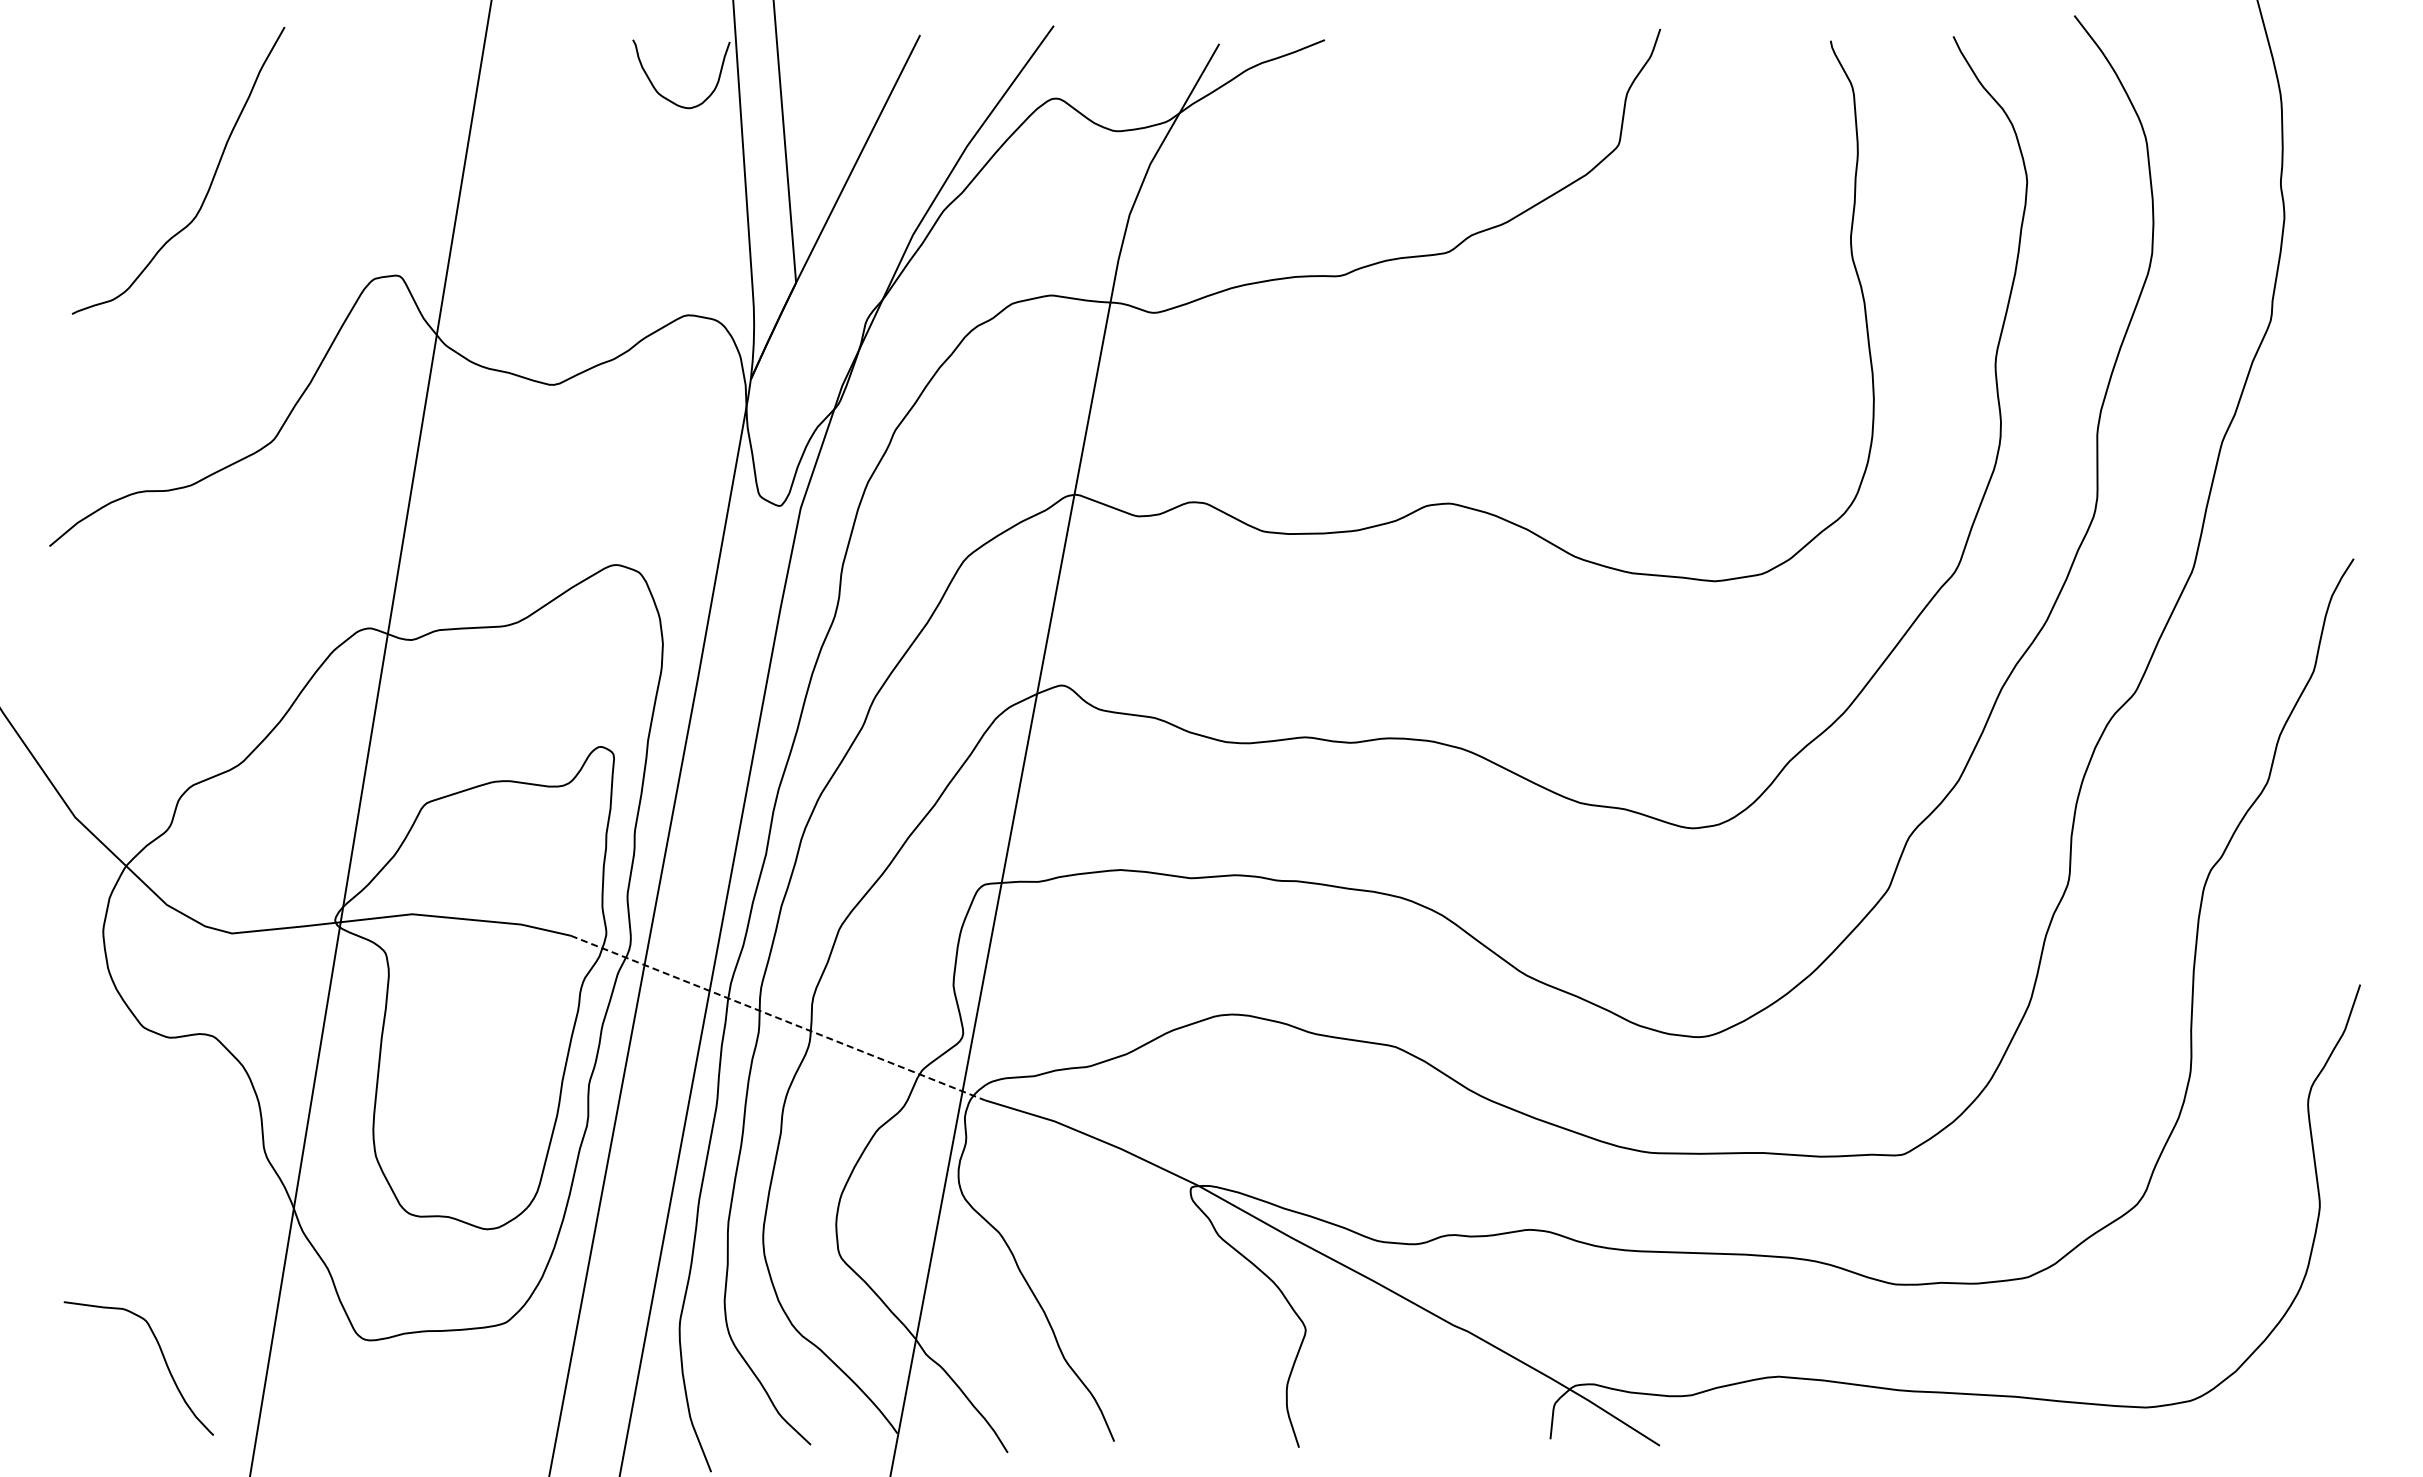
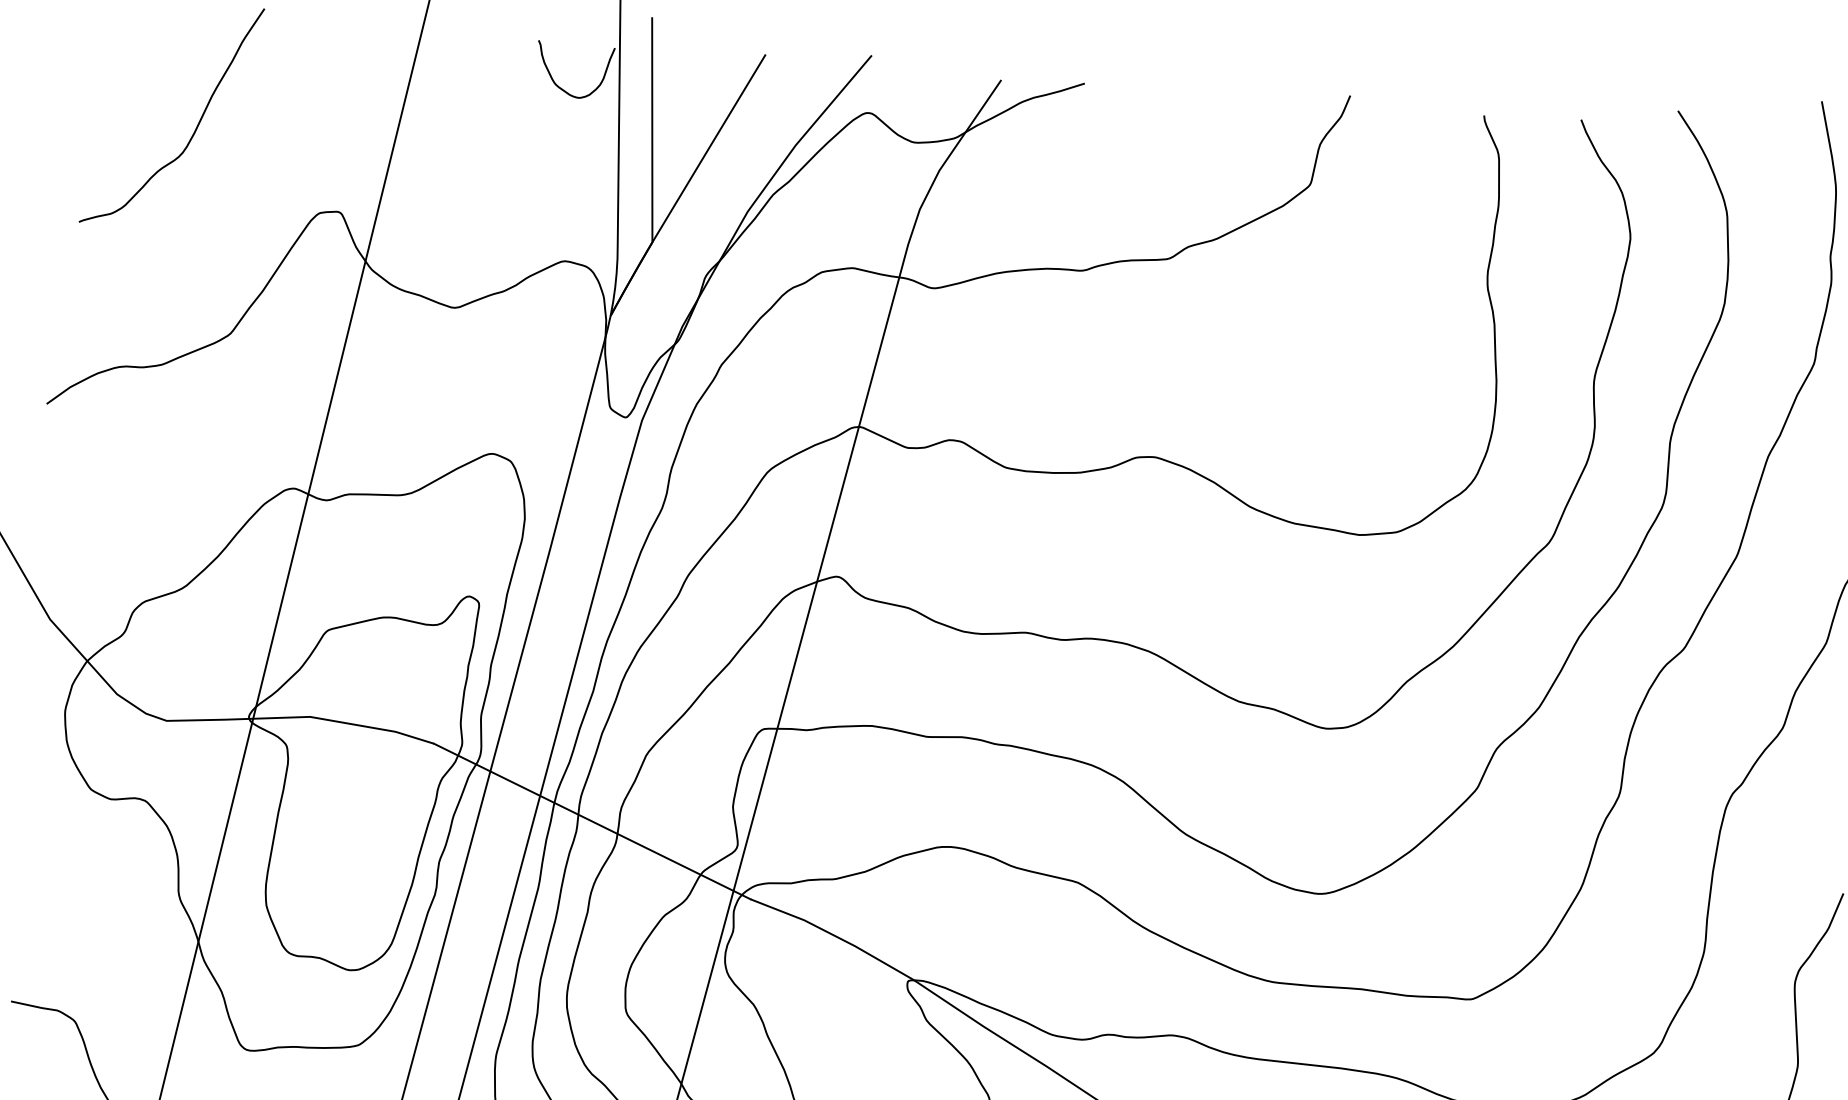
line: (777, 1018) -> (592, 821), dashed -> solid

